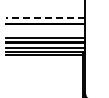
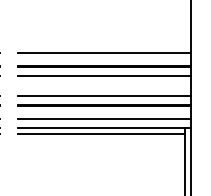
line: (45, 18) -> (103, 53), dashed -> solid
line: (45, 28) -> (103, 75), added

